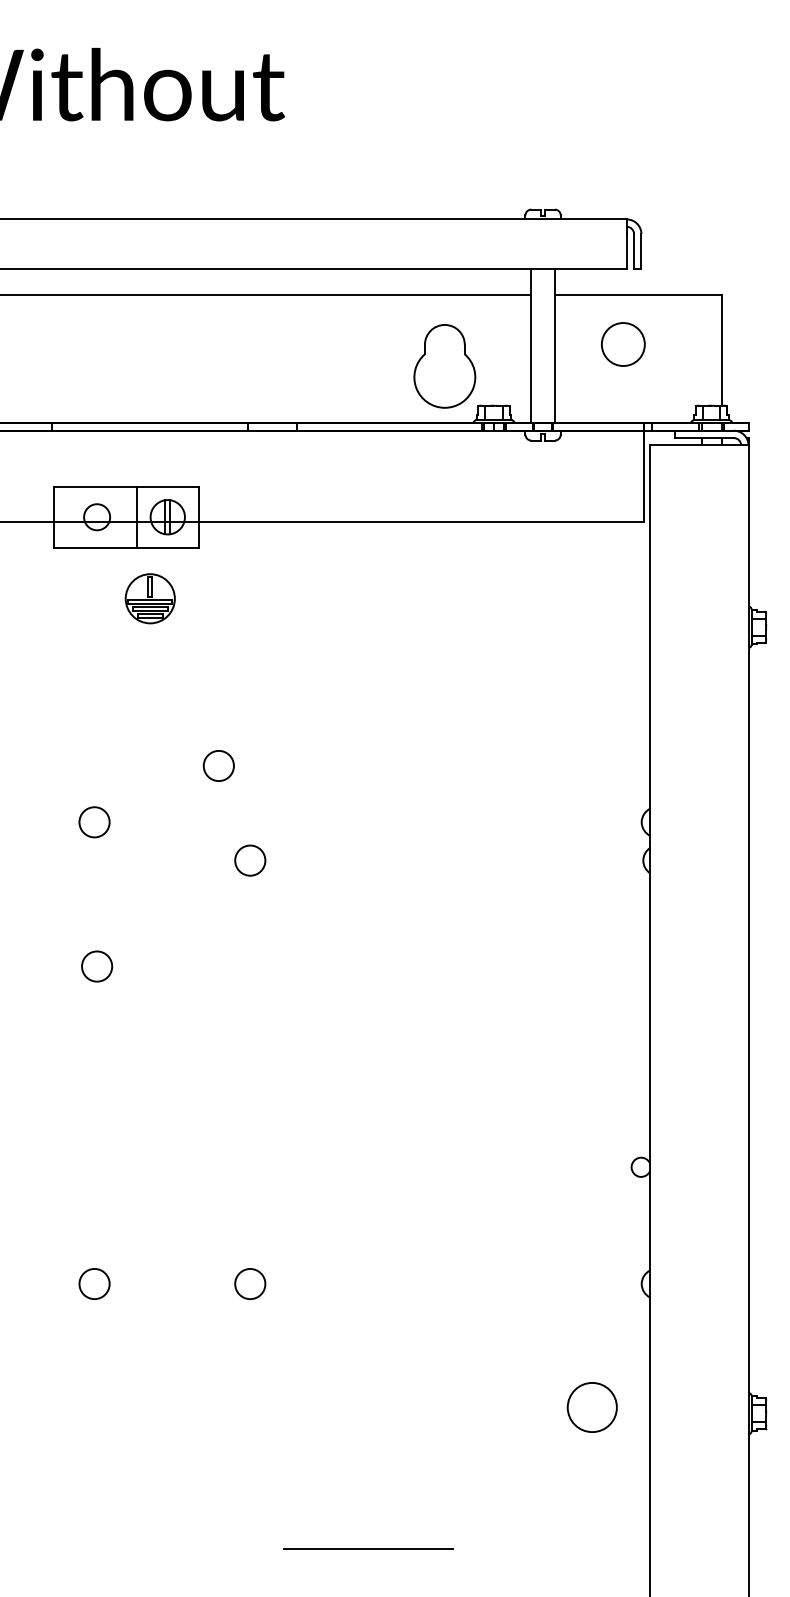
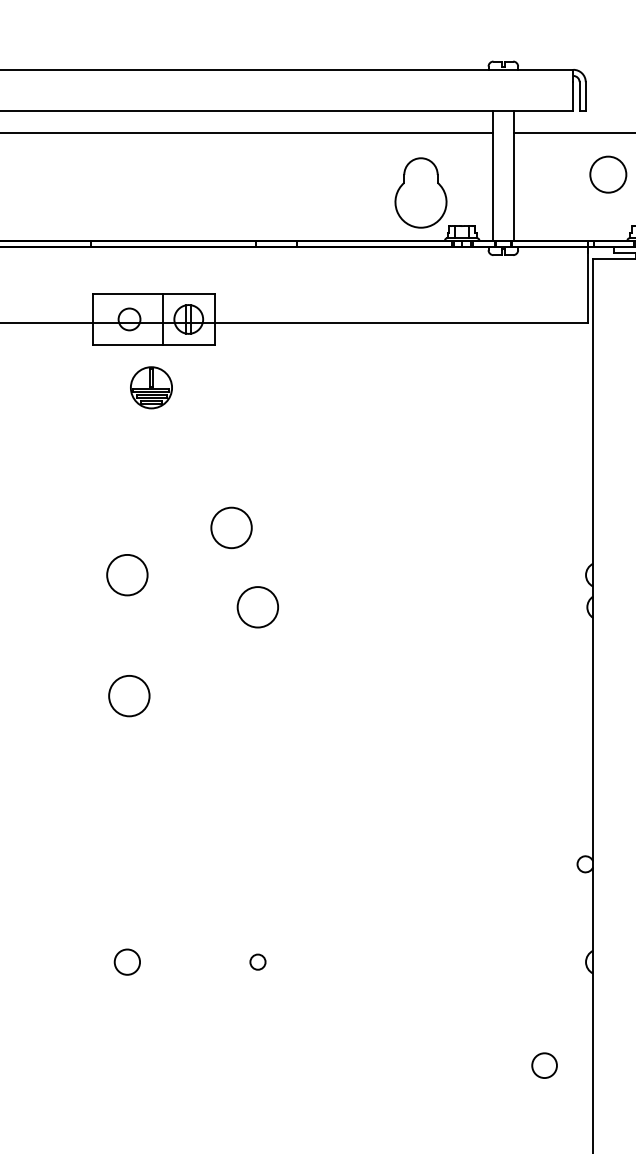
circle: (623, 344) -> (608, 174), moved
part: (149, 598) -> (150, 387), moved
circle: (218, 765) -> (231, 527), size x1.6
circle: (94, 822) -> (127, 575), size x1.6
circle: (250, 860) -> (258, 607), size x1.6
circle: (97, 966) -> (129, 696), size x1.6
circle: (250, 1283) -> (258, 961), size x0.6
circle: (591, 1407) -> (543, 1065), size x0.6

